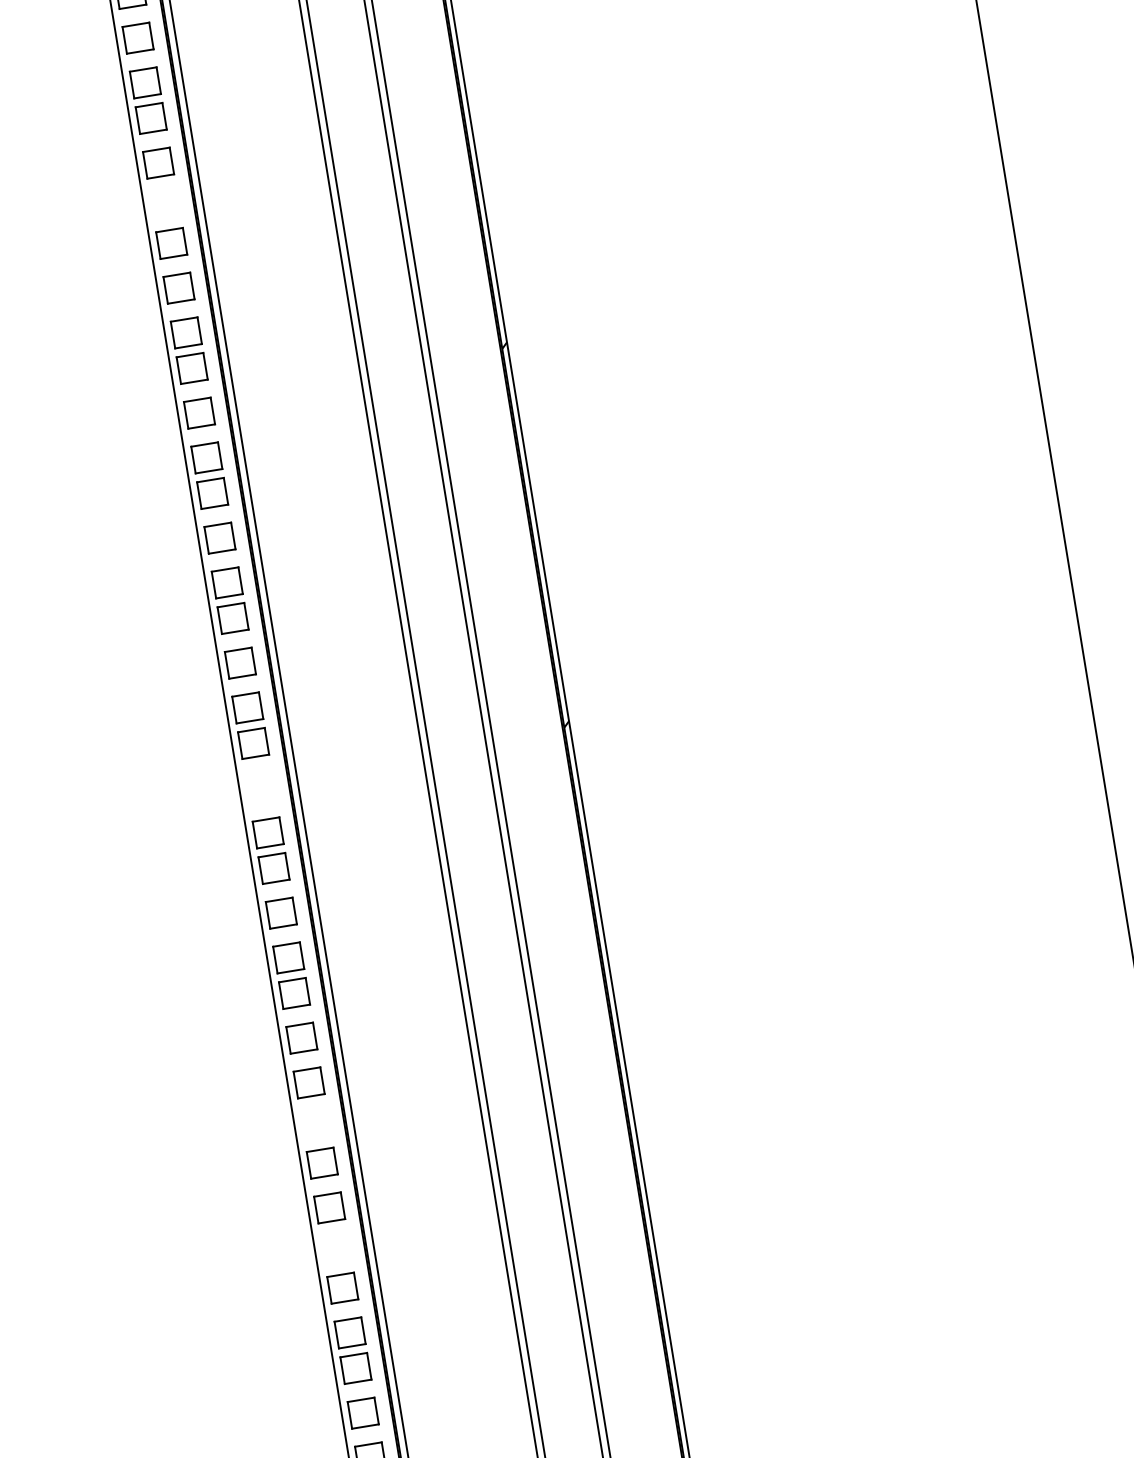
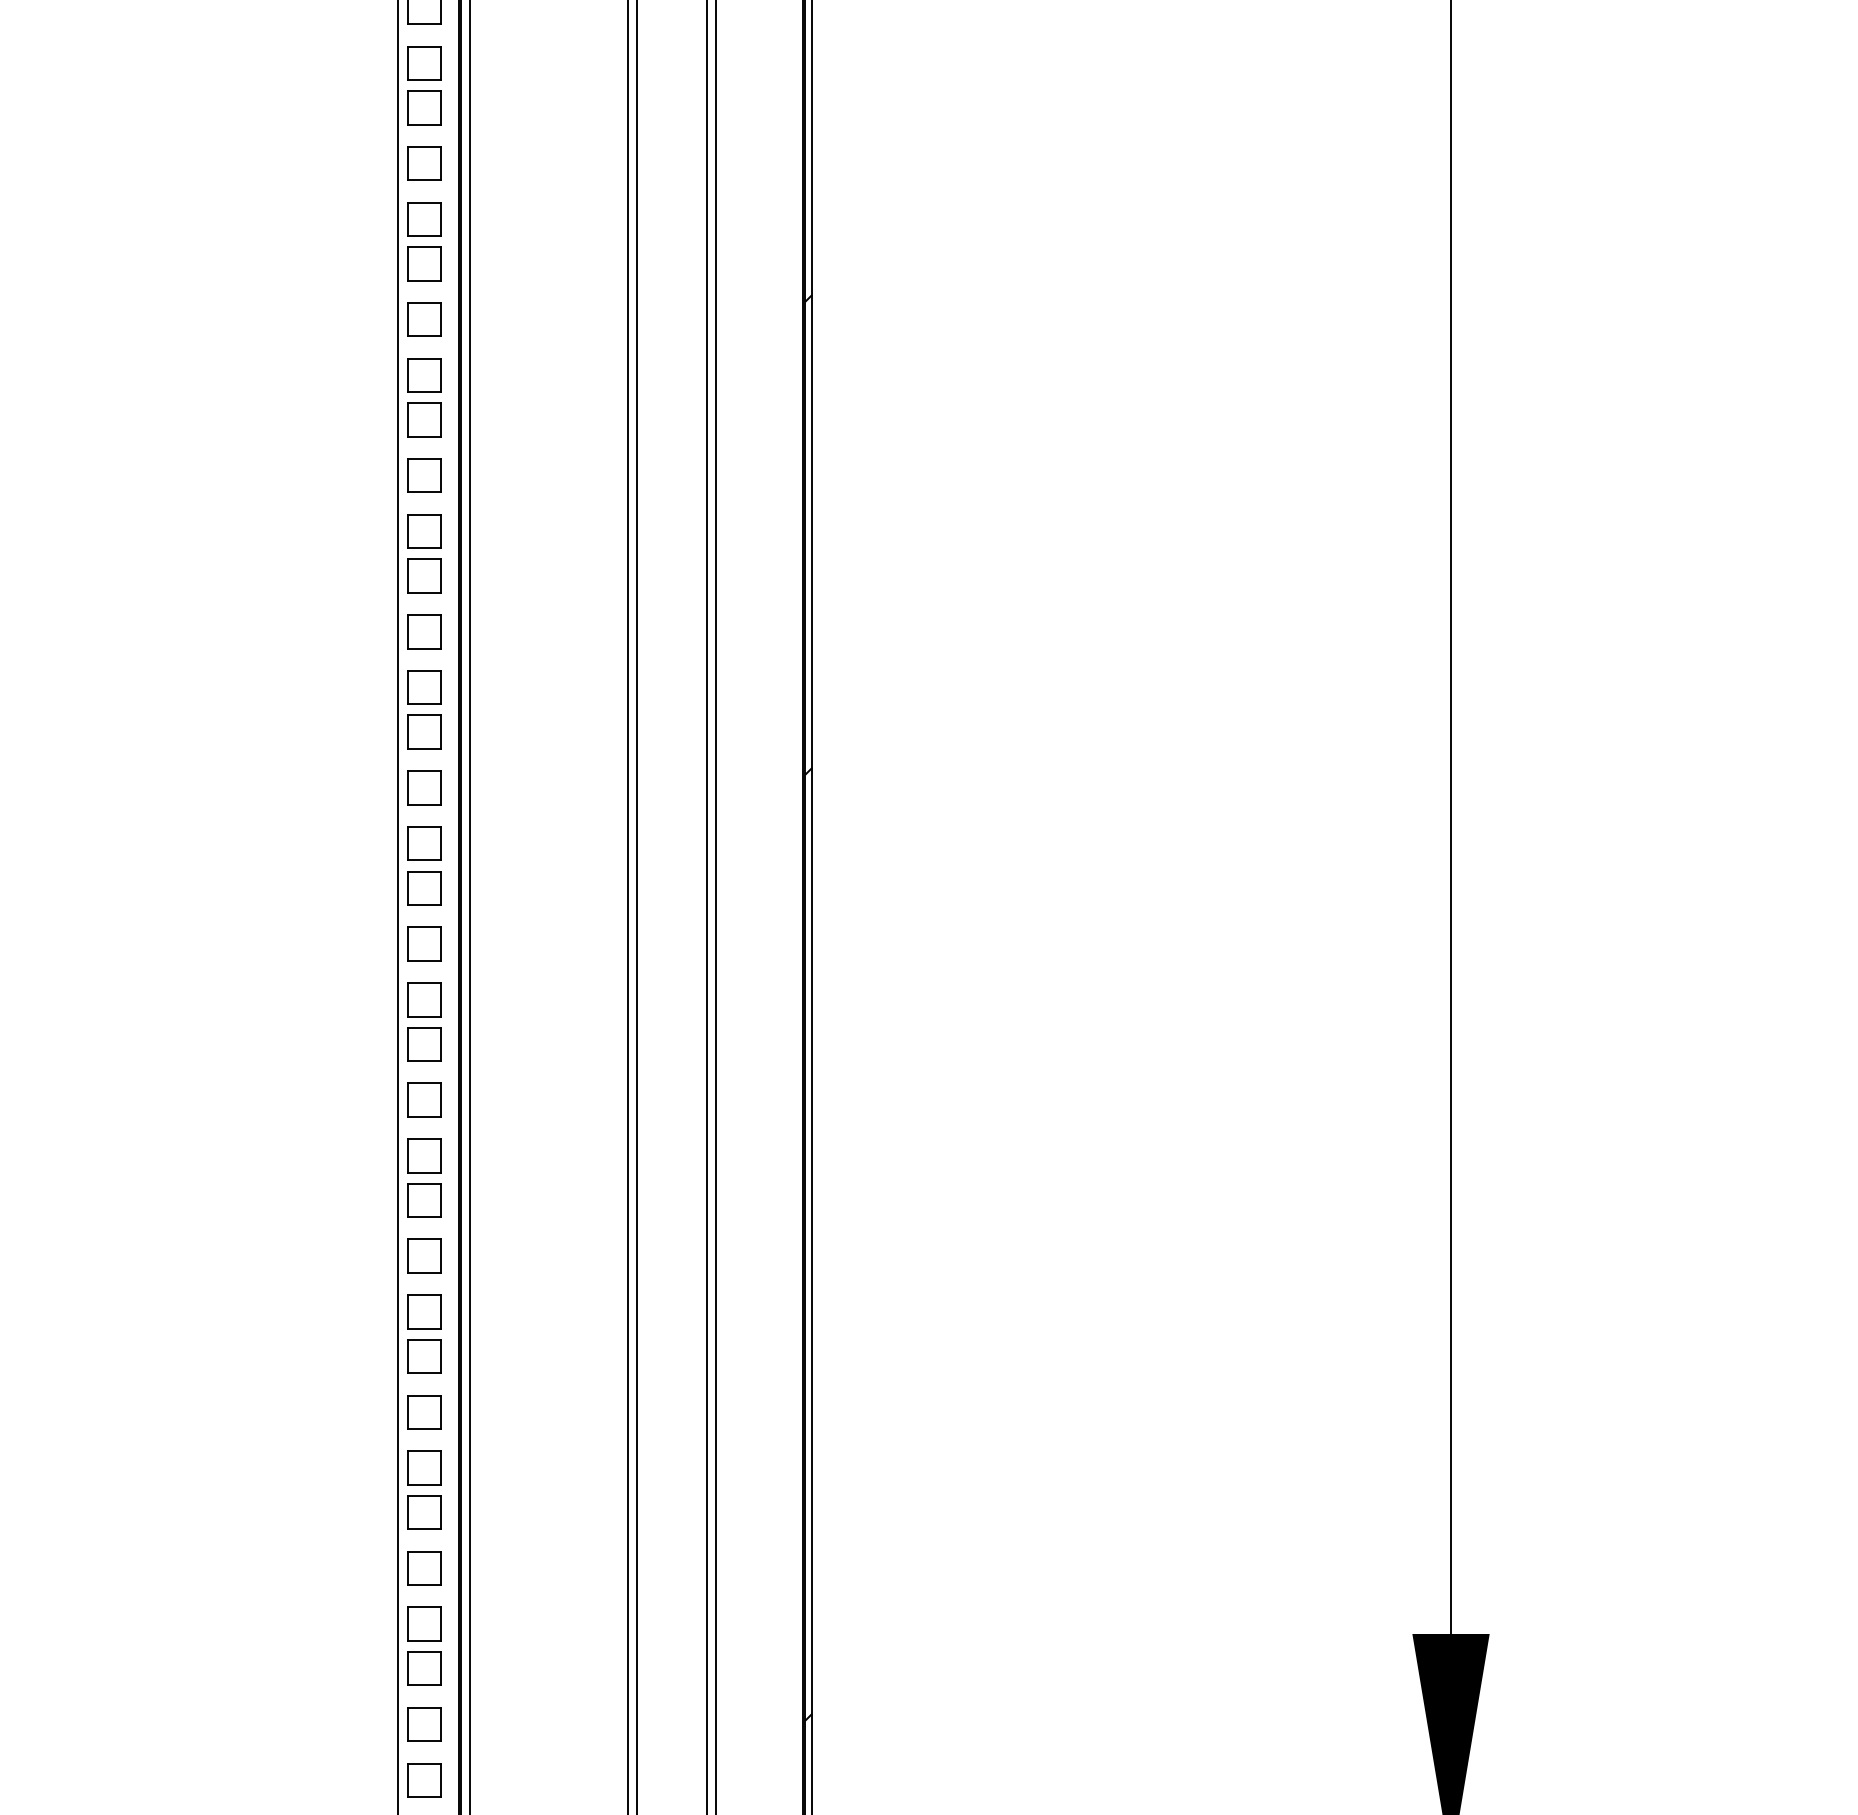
part: (166, 207) -> (424, 63), added
part: (261, 787) -> (424, 787), added
part: (315, 1118) -> (424, 1200), added
part: (335, 1243) -> (424, 1356), added

